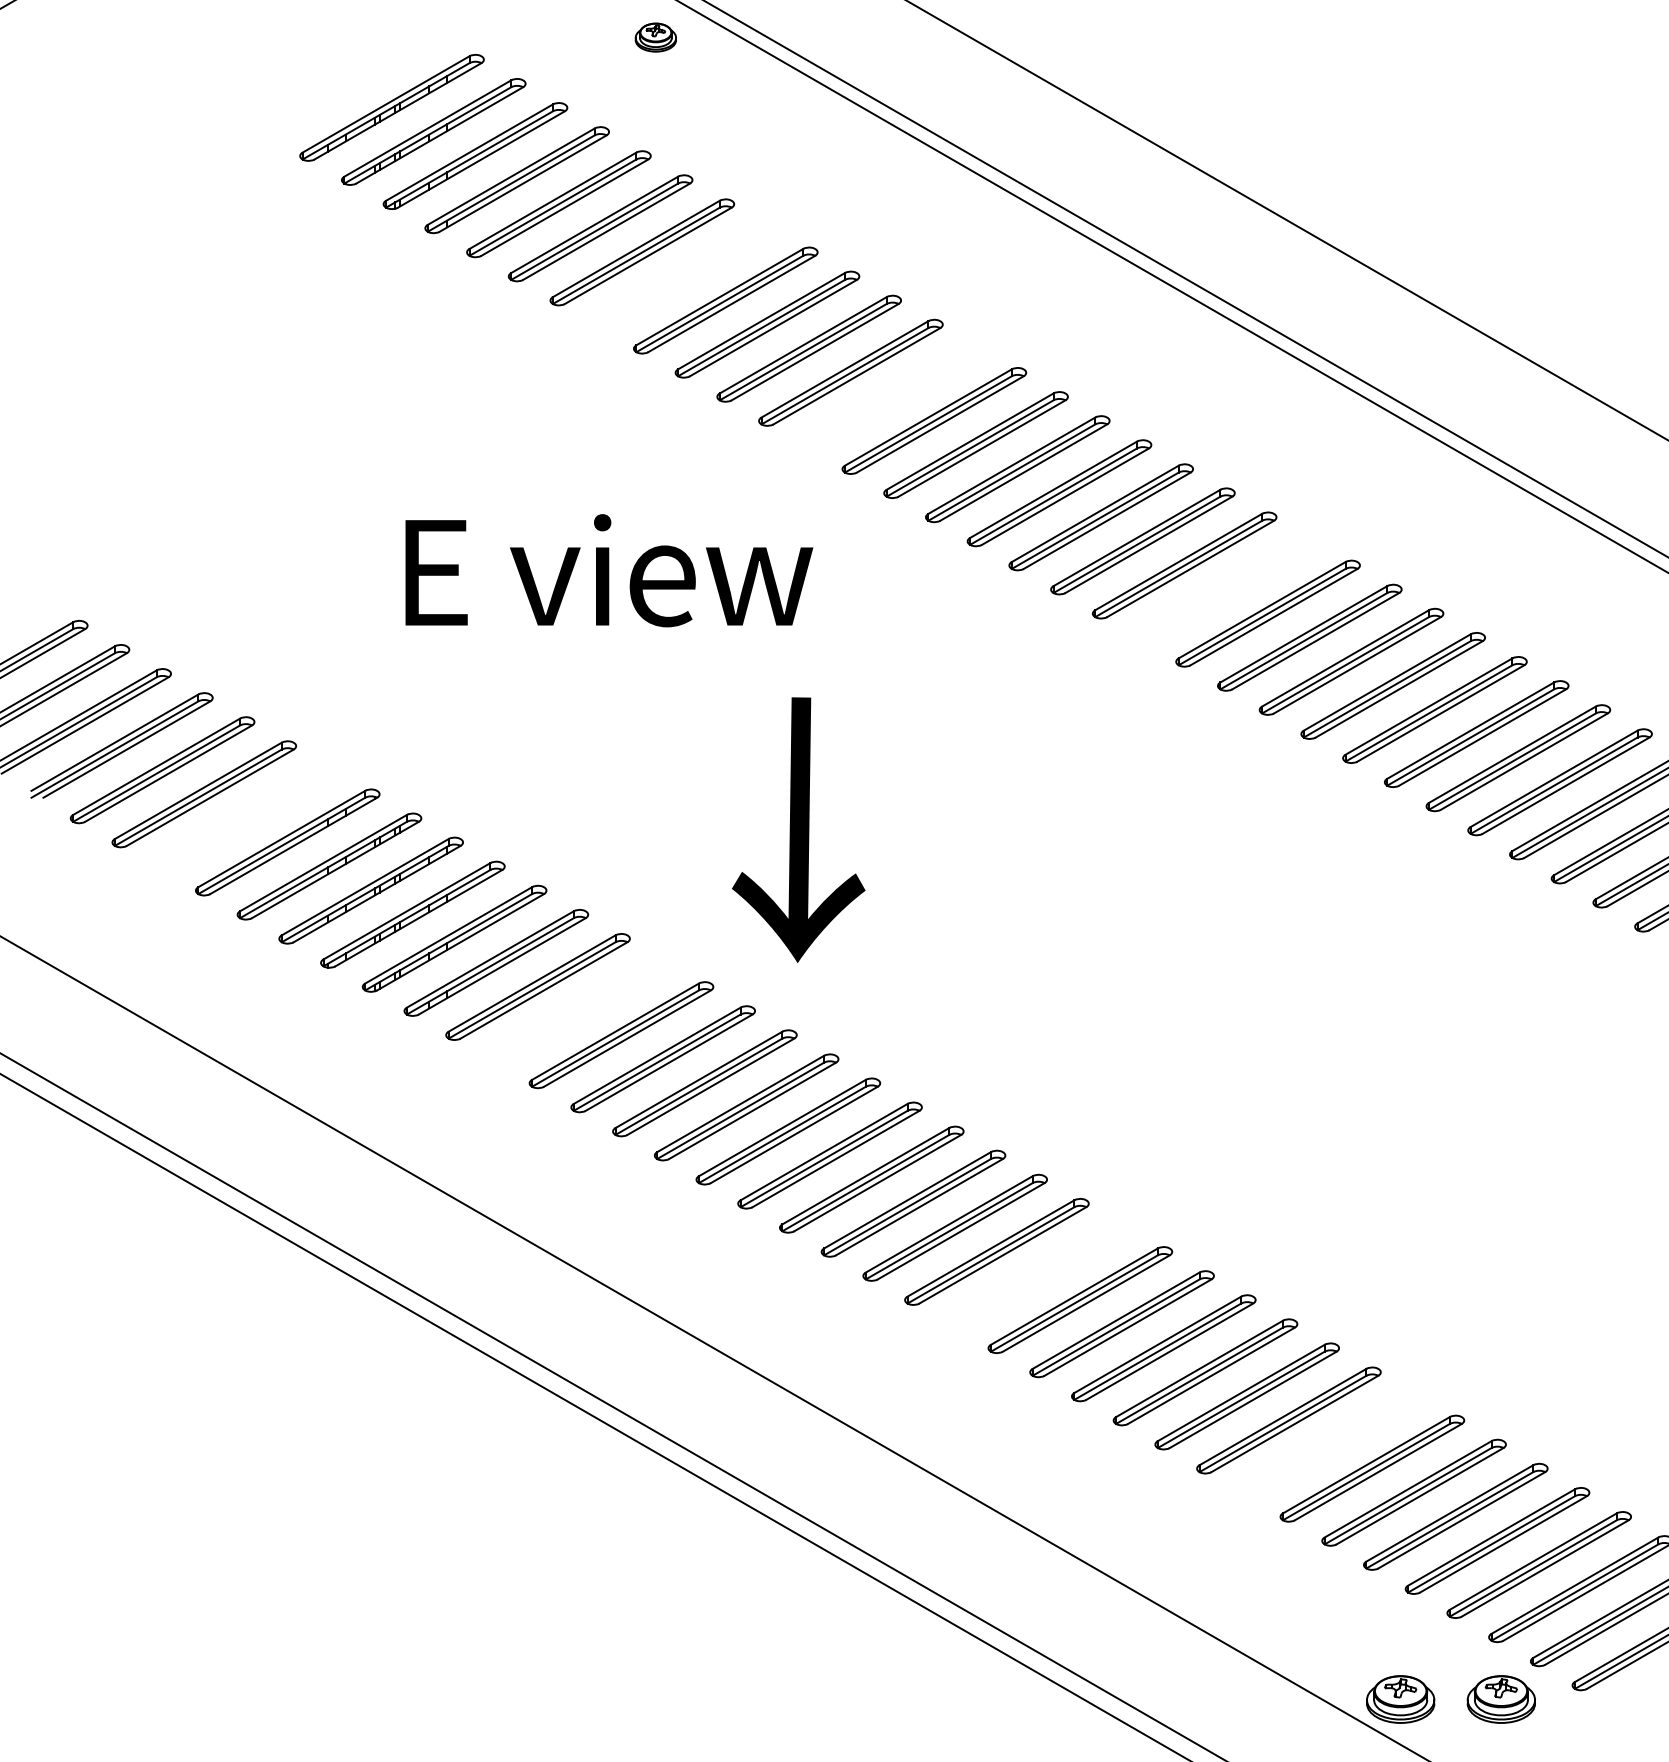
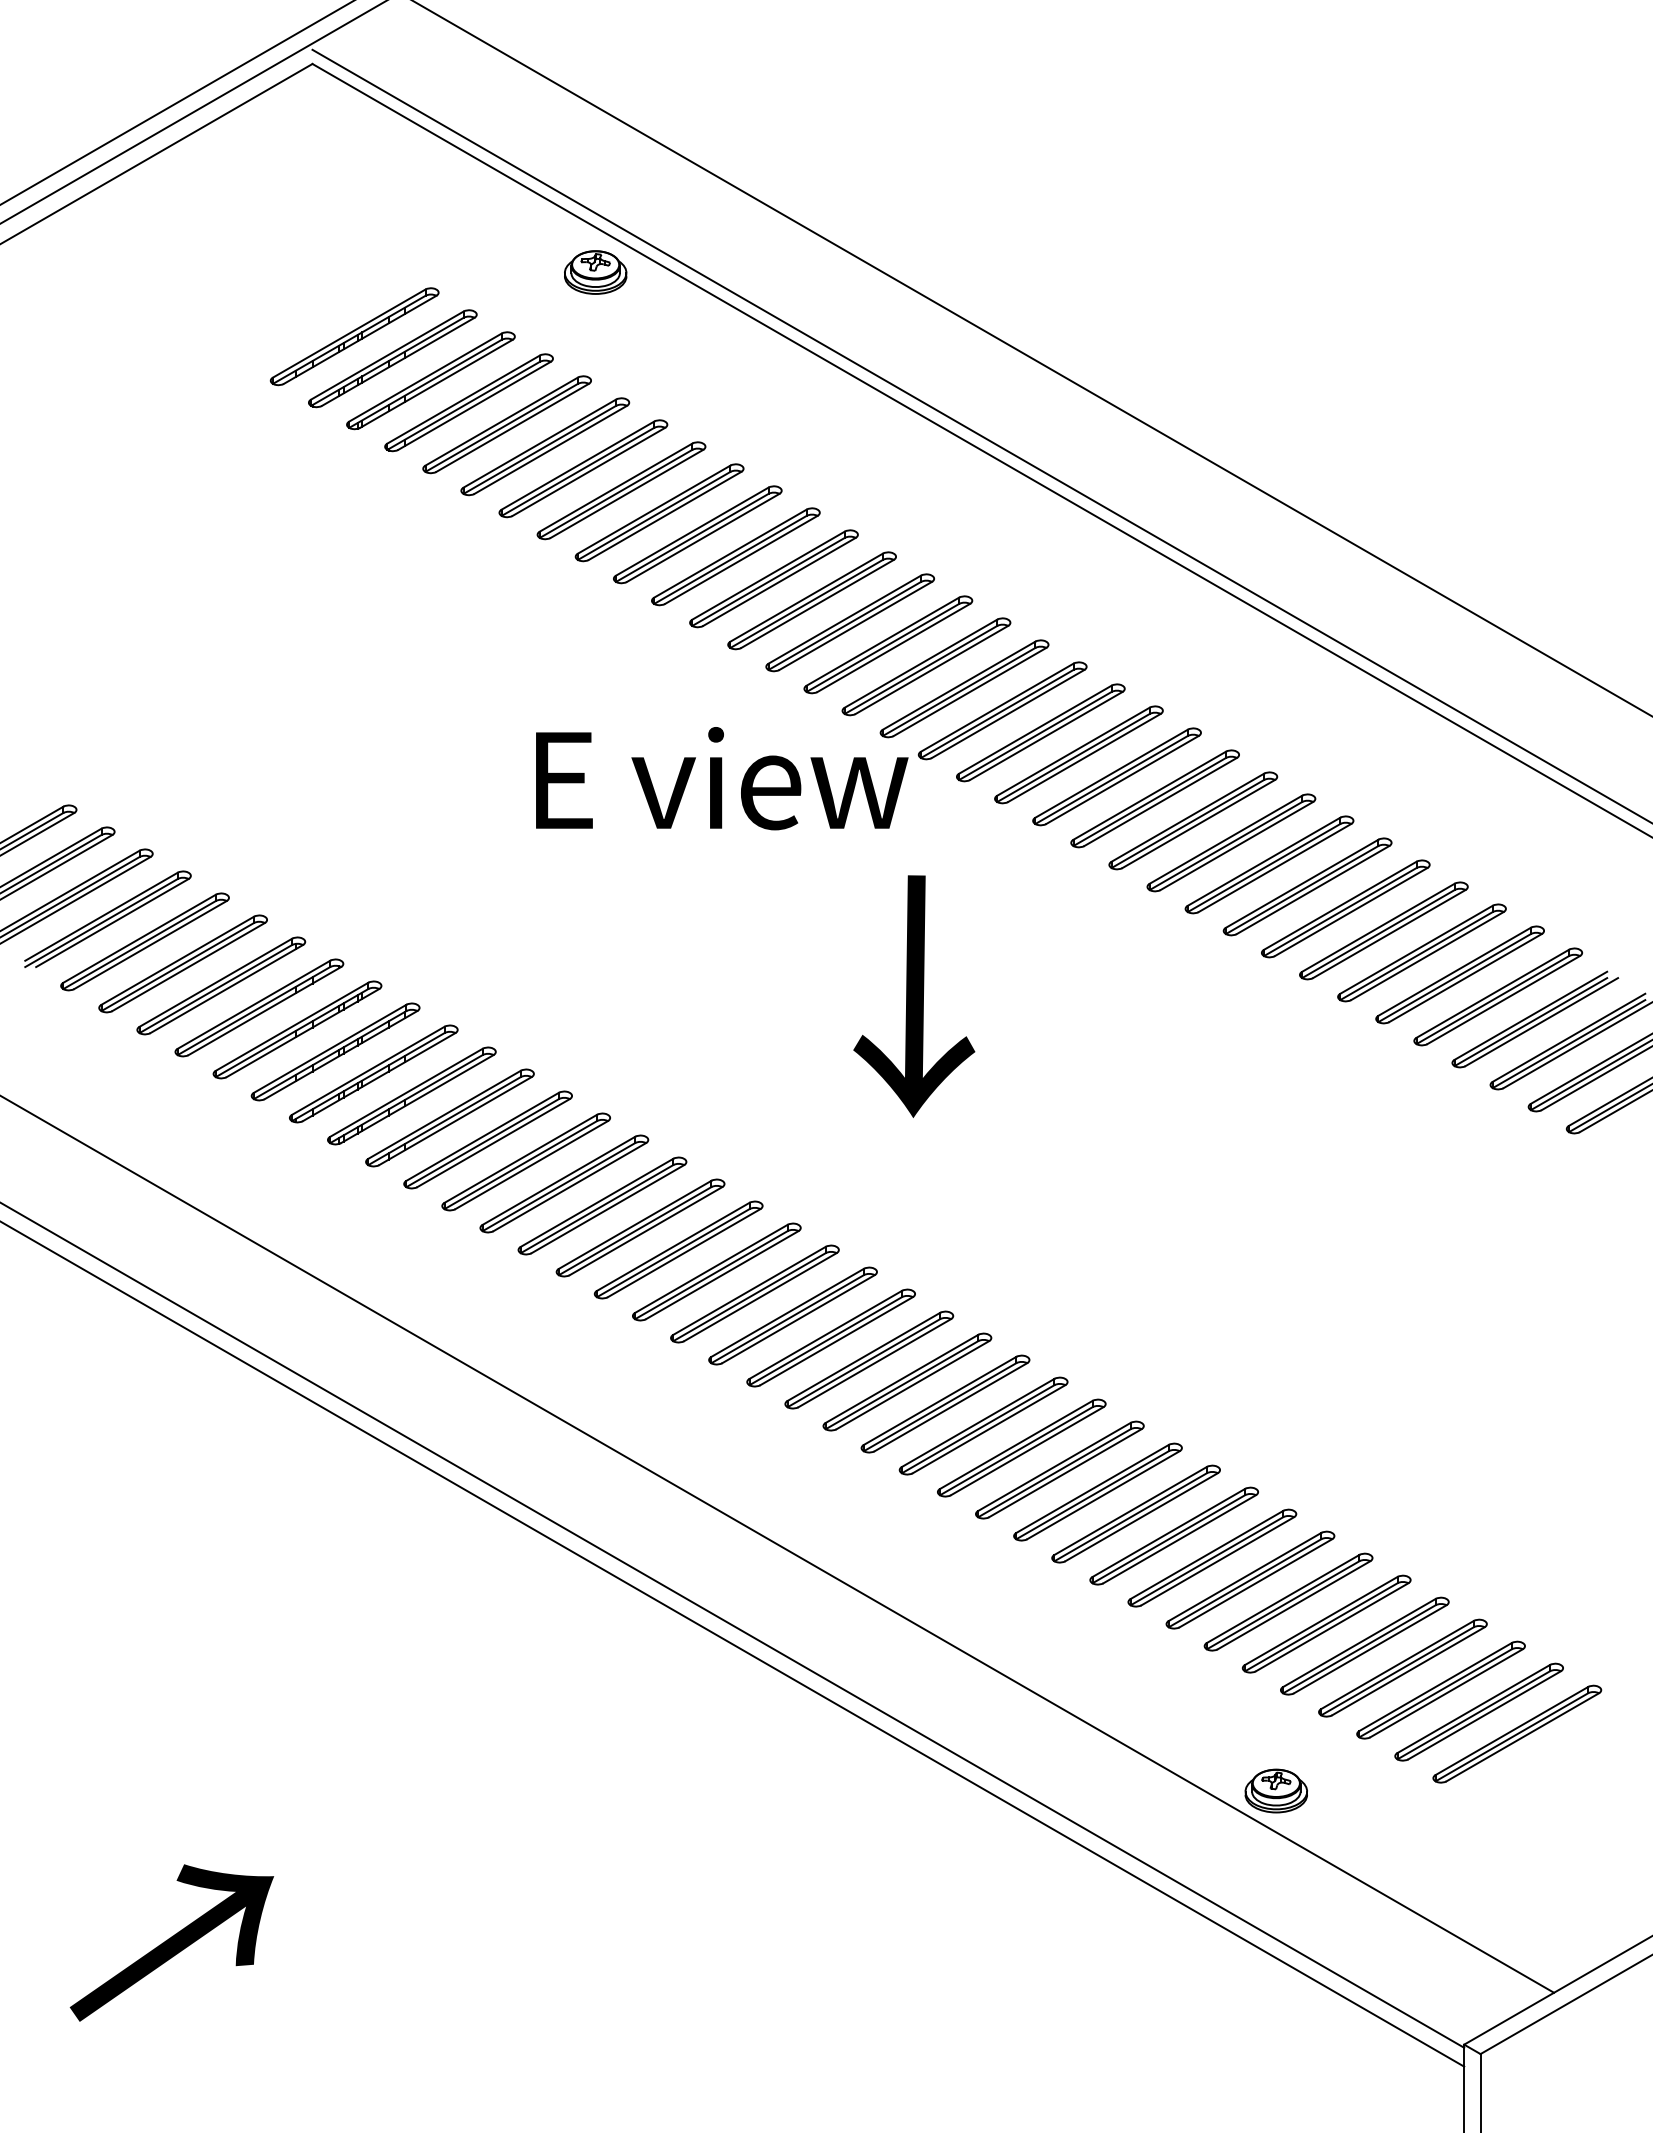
part: (655, 37) -> (595, 272), size x1.67
part: (684, 276) -> (621, 490), added
part: (891, 396) -> (811, 600), added
text: (609, 570) -> (722, 778), moved
part: (1225, 589) -> (1116, 776), added
part: (246, 817) -> (221, 985), added
text: (798, 829) -> (914, 996), moved
part: (578, 1010) -> (525, 1161), added
part: (1038, 1275) -> (945, 1403), added
part: (1330, 1443) -> (1212, 1557), added
part: (1500, 1698) -> (1367, 1790), removed

